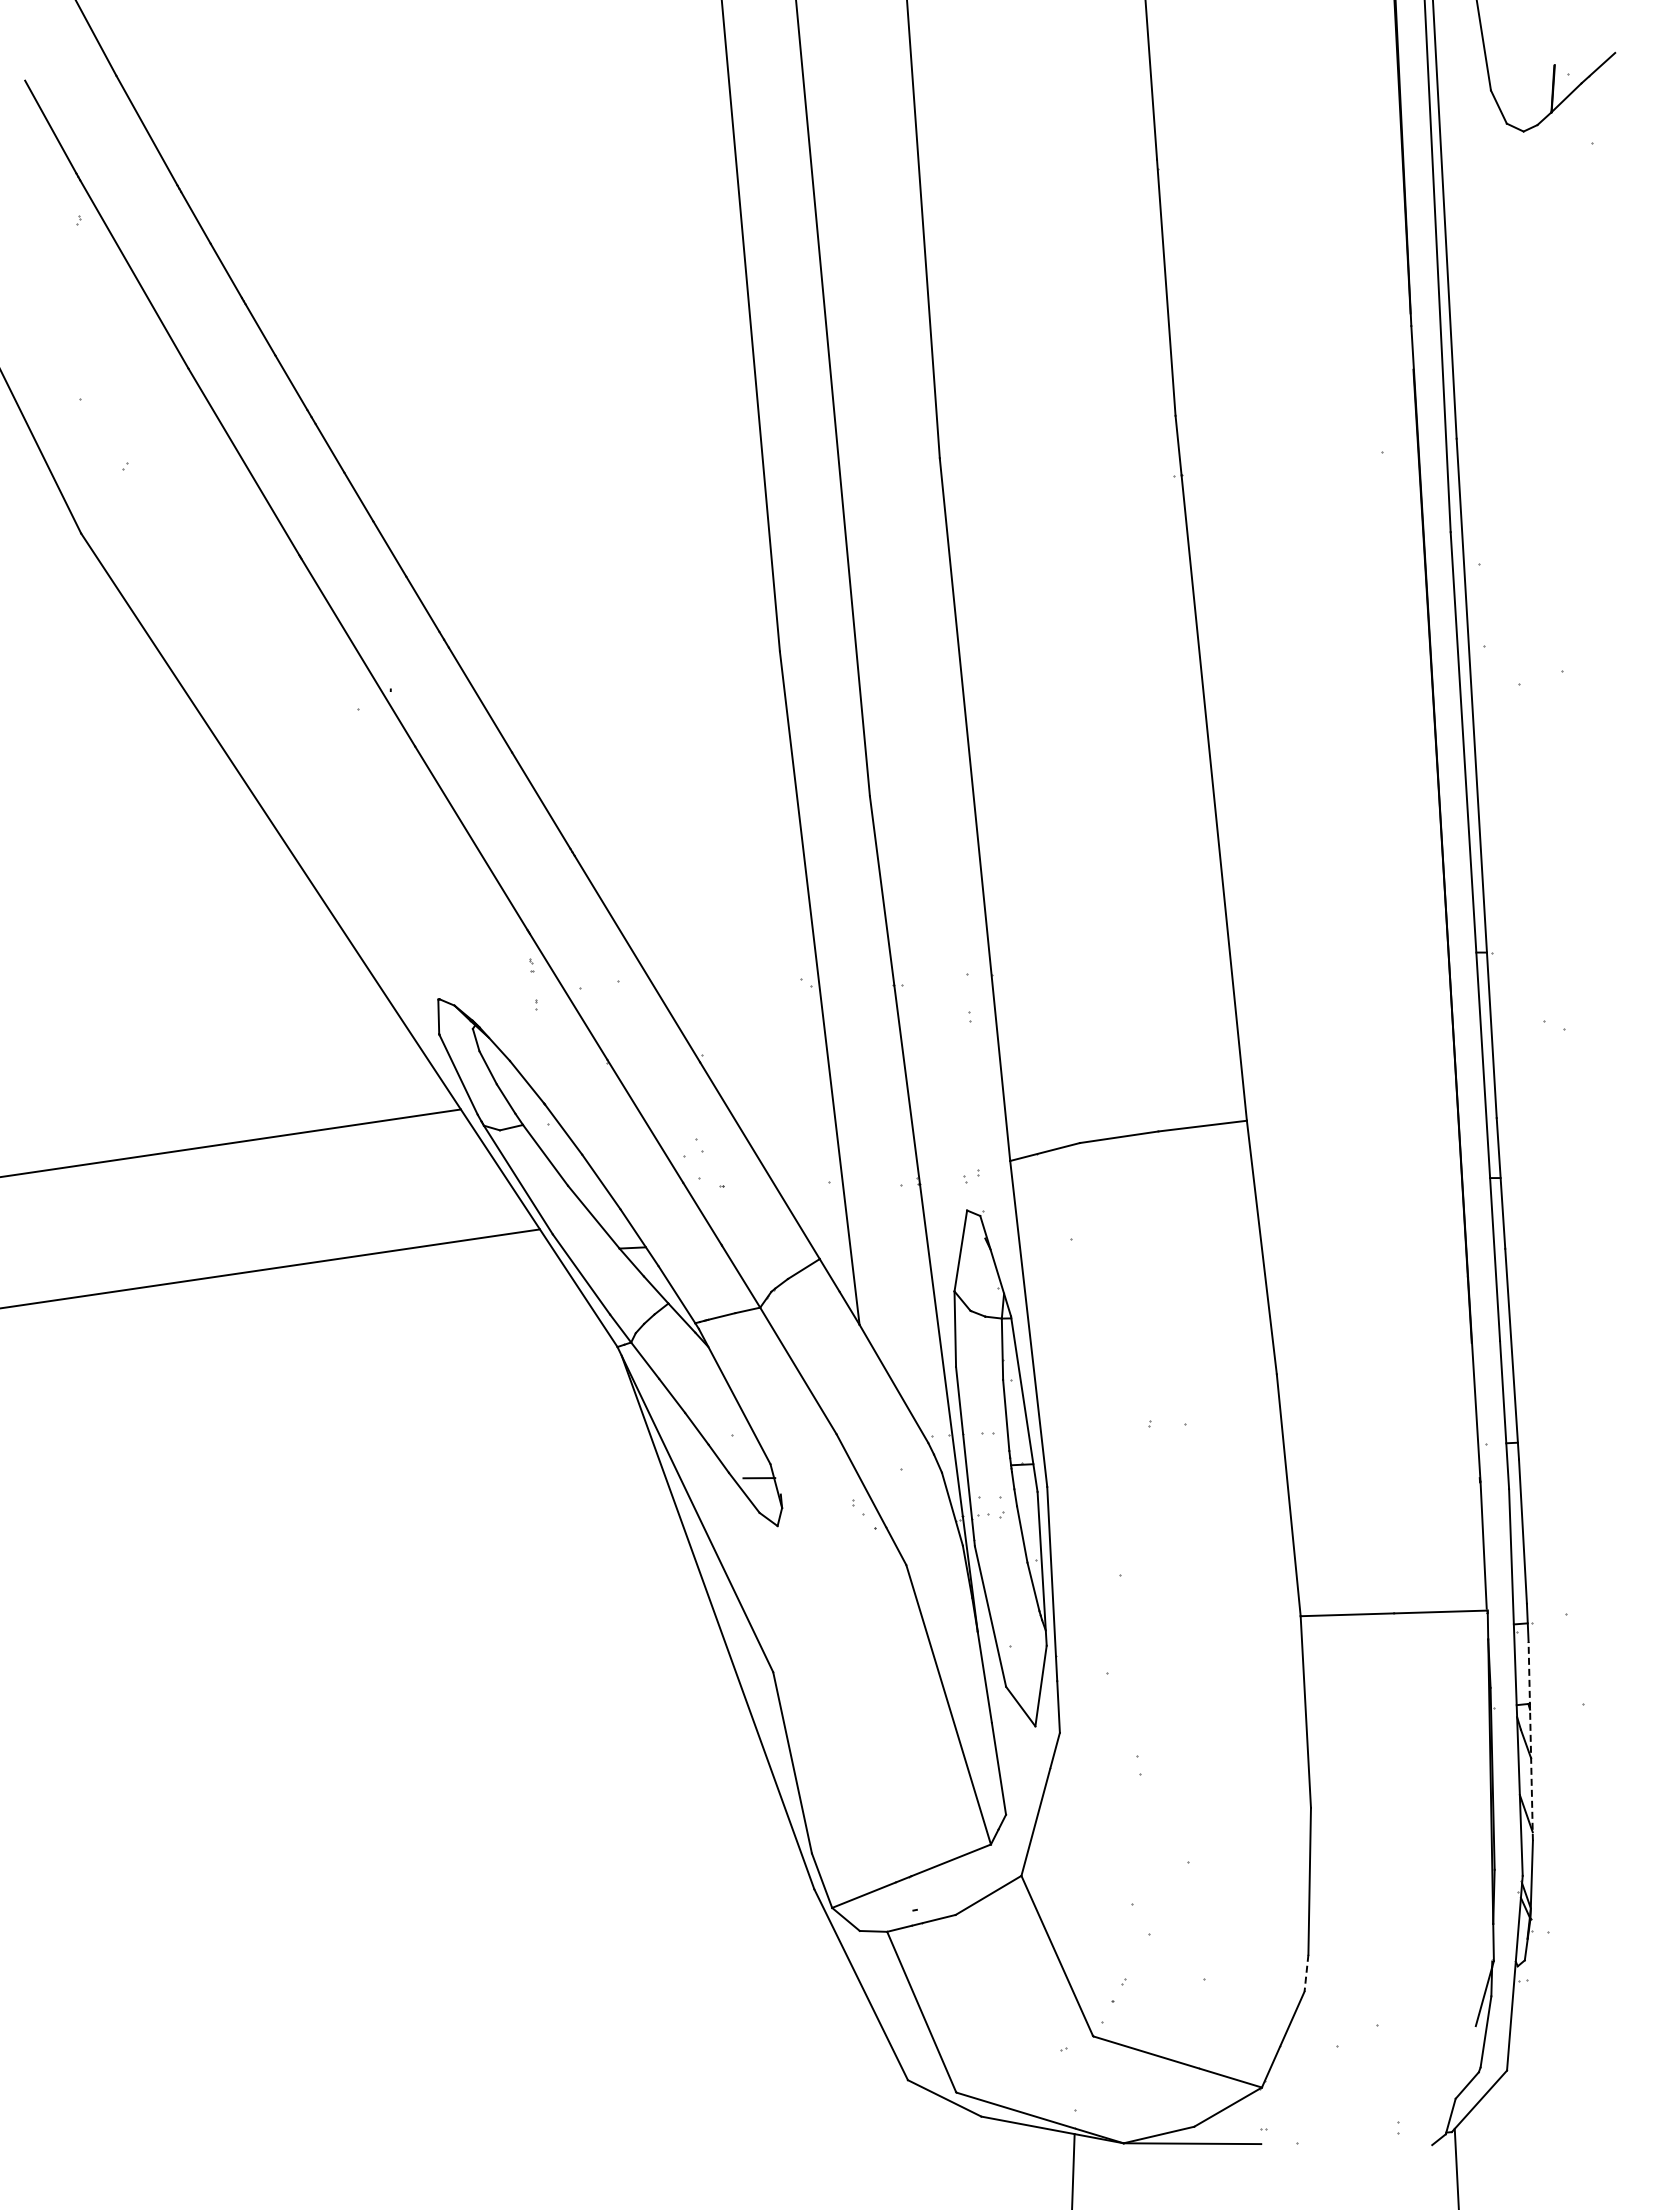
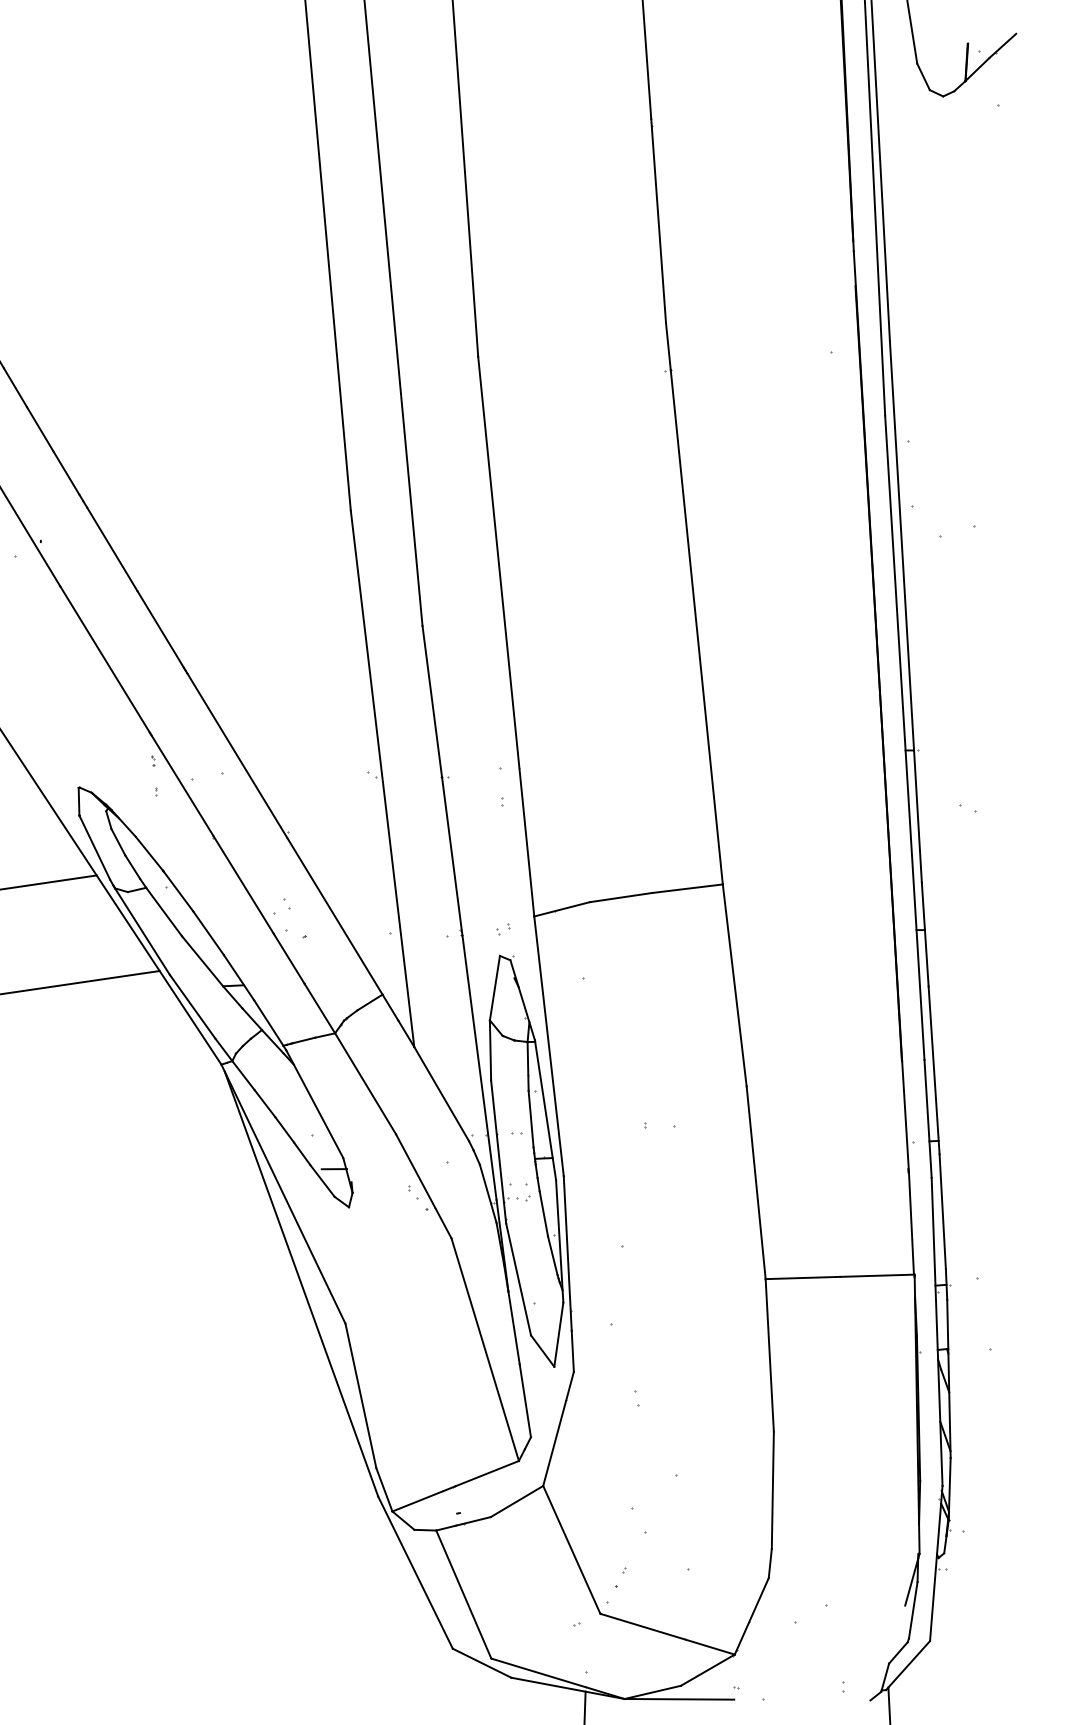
line: (1530, 1740) -> (948, 1378), dashed -> solid
line: (1306, 1973) -> (770, 1563), dashed -> solid

